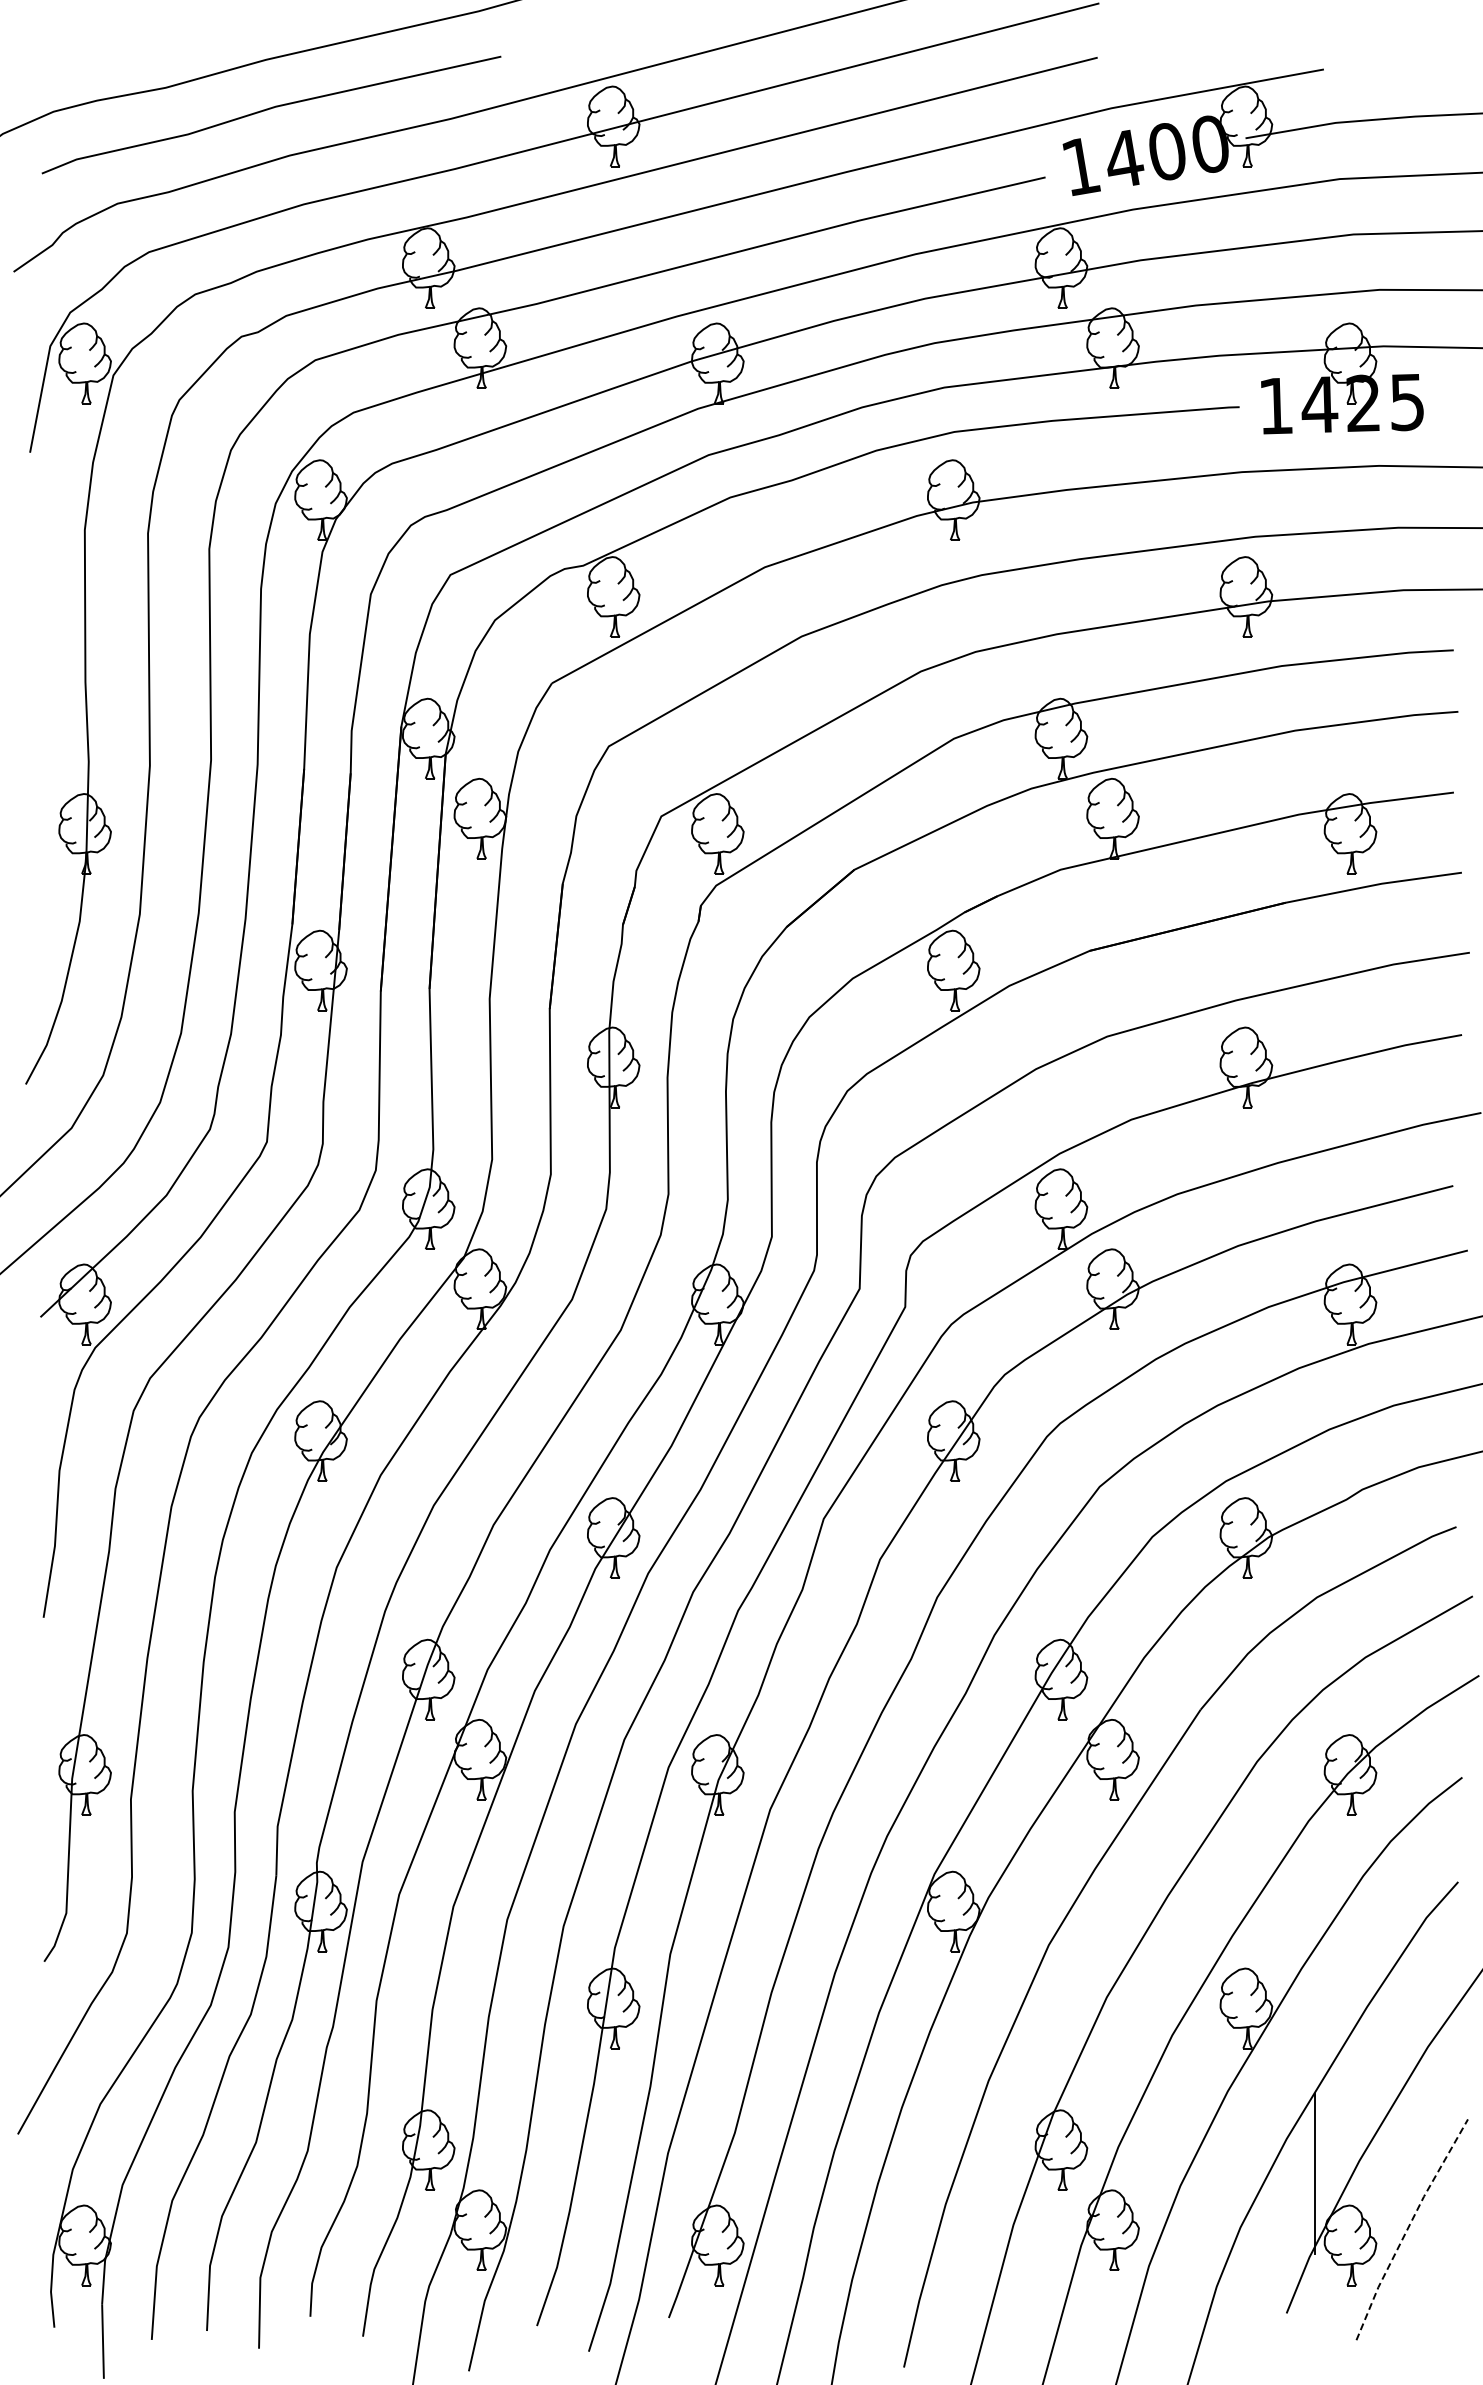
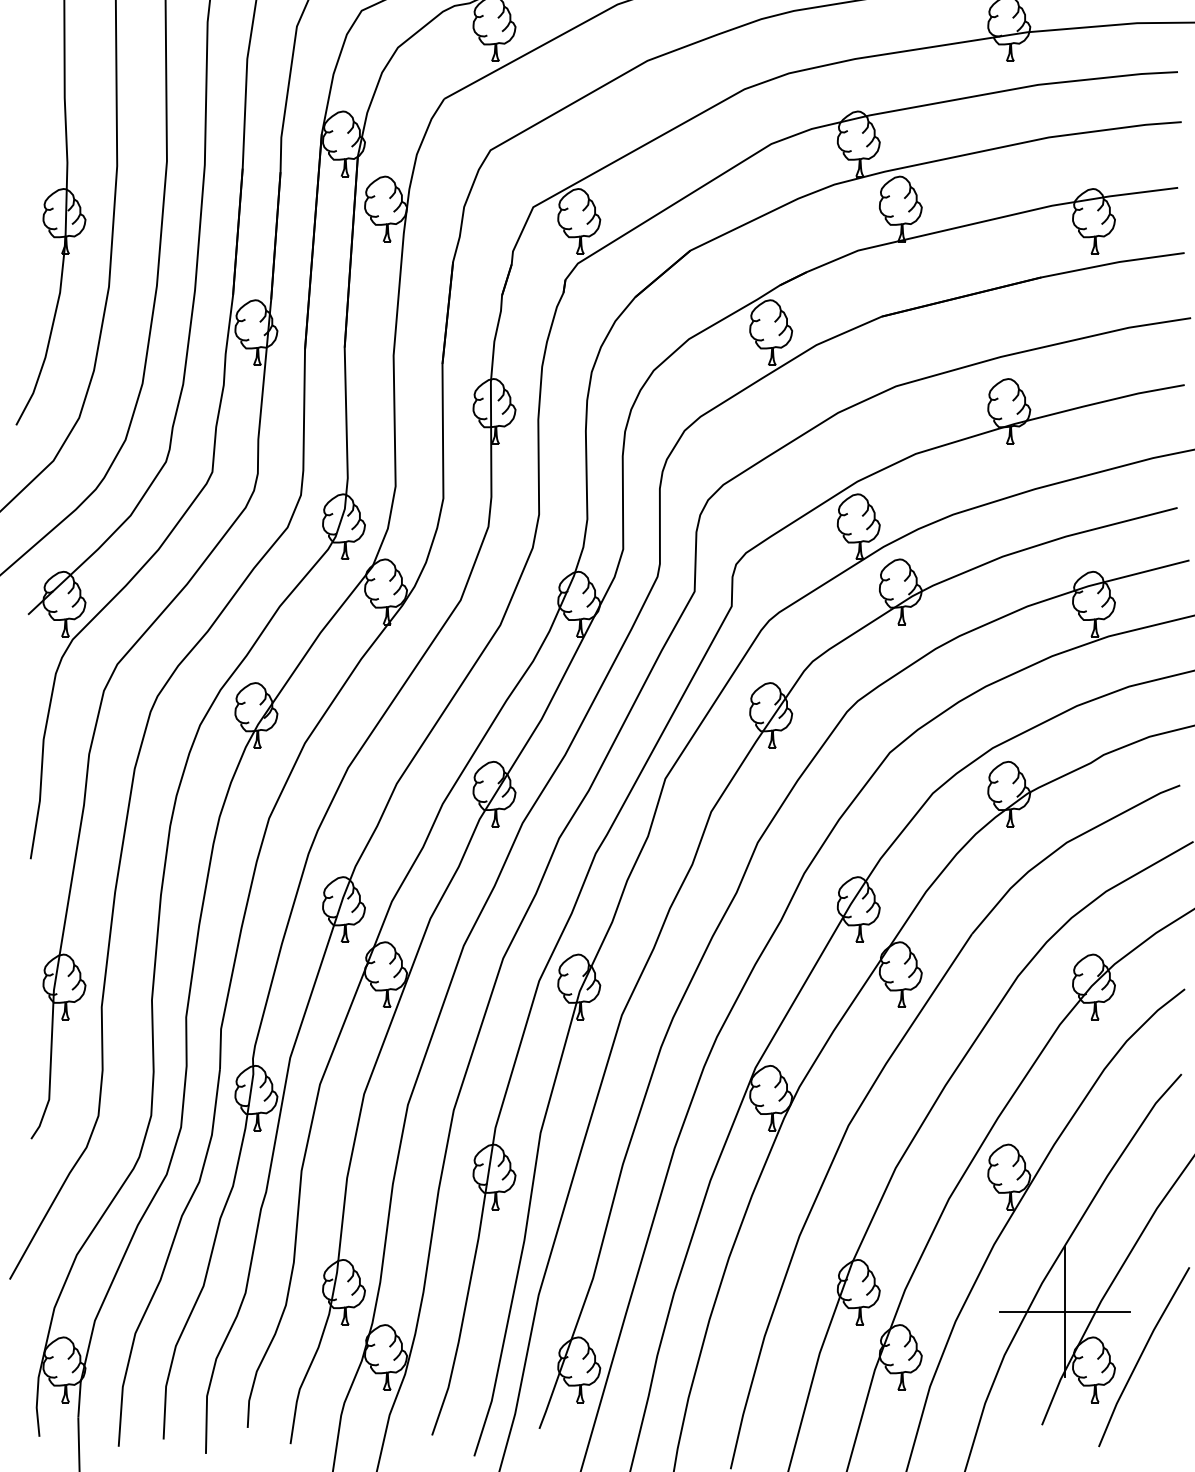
line: (1314, 2174) -> (1064, 1312), added
line: (1408, 2227) -> (1141, 1355), dashed -> solid

